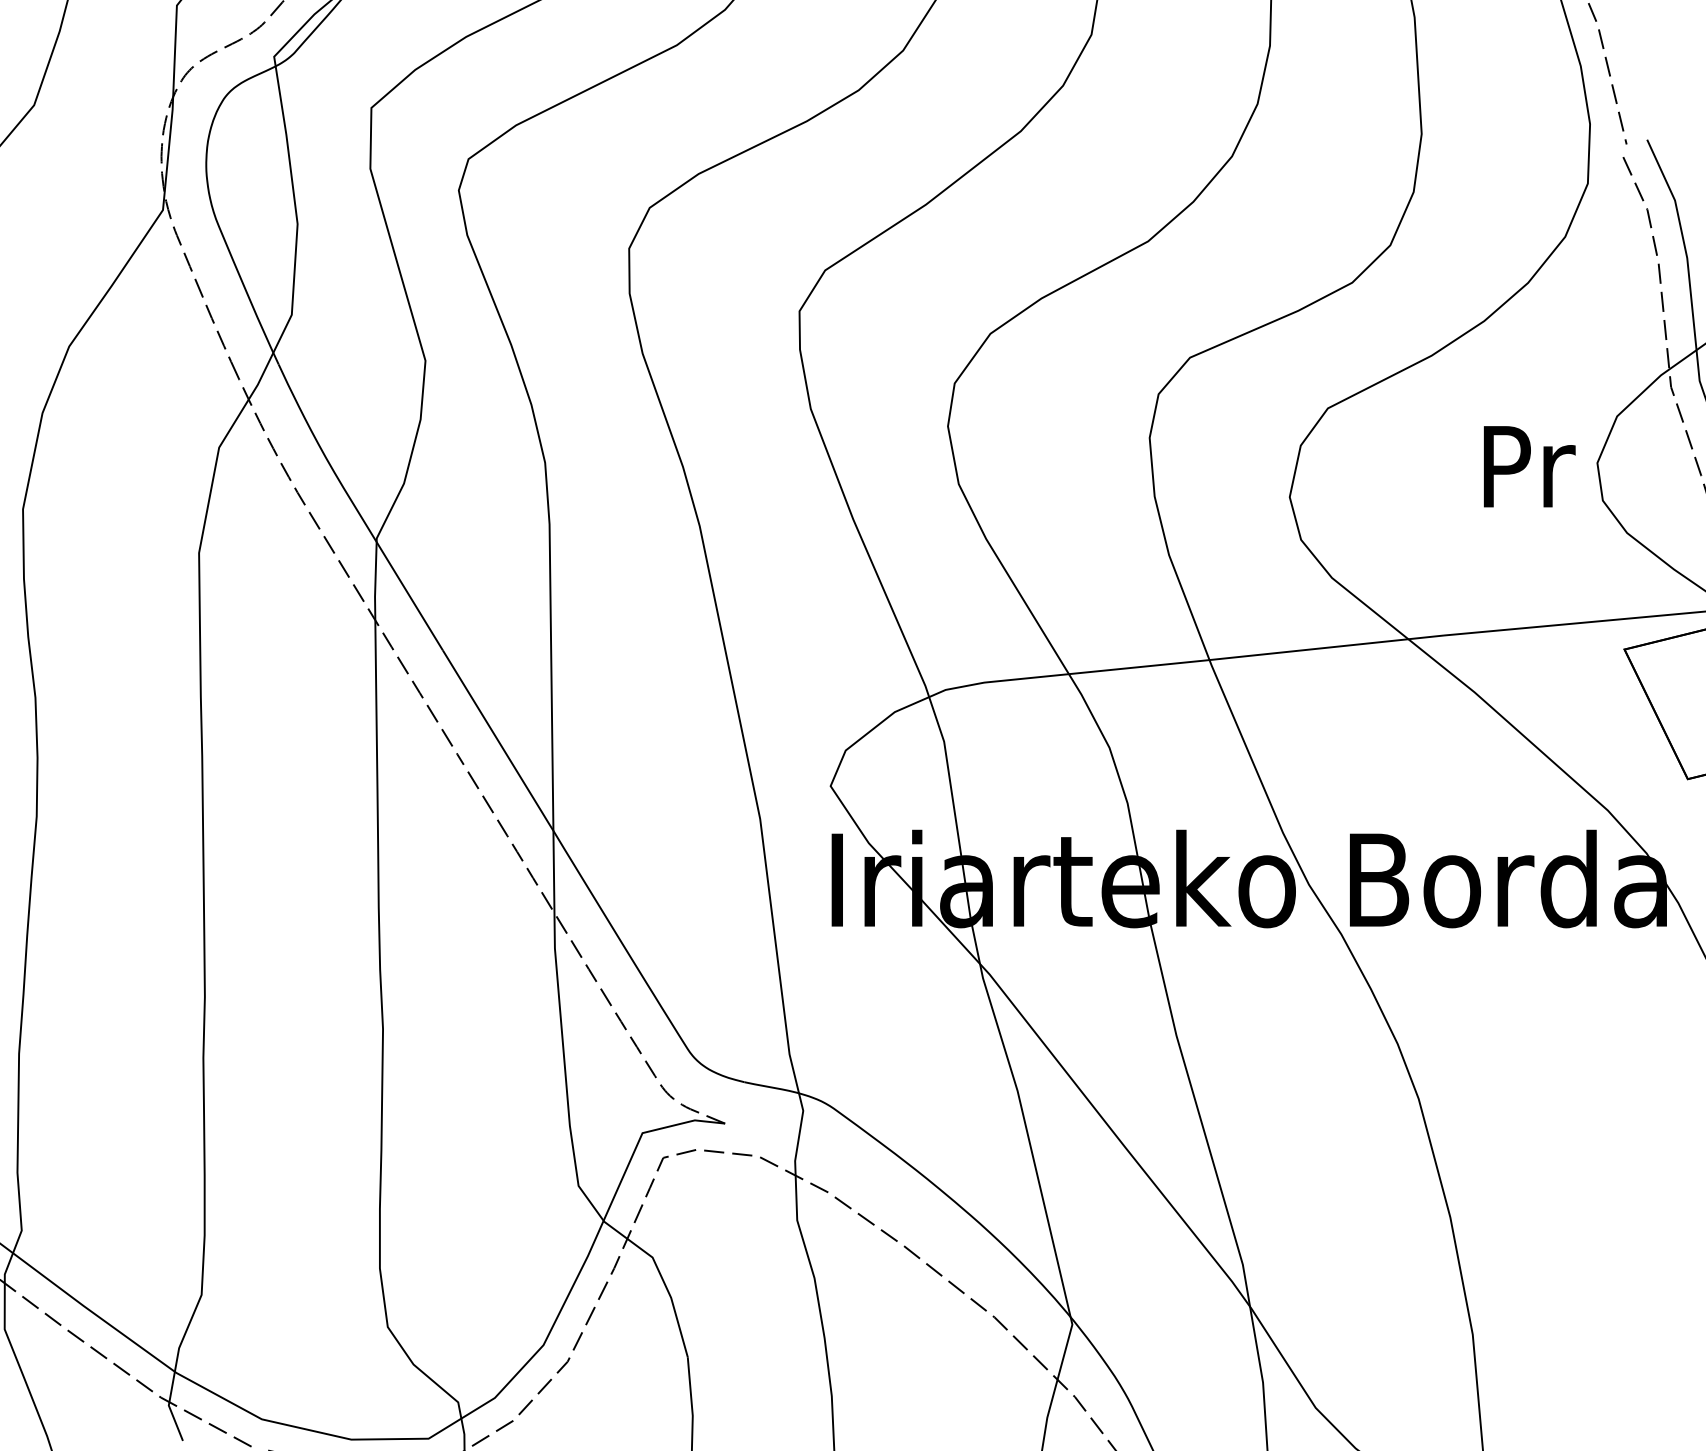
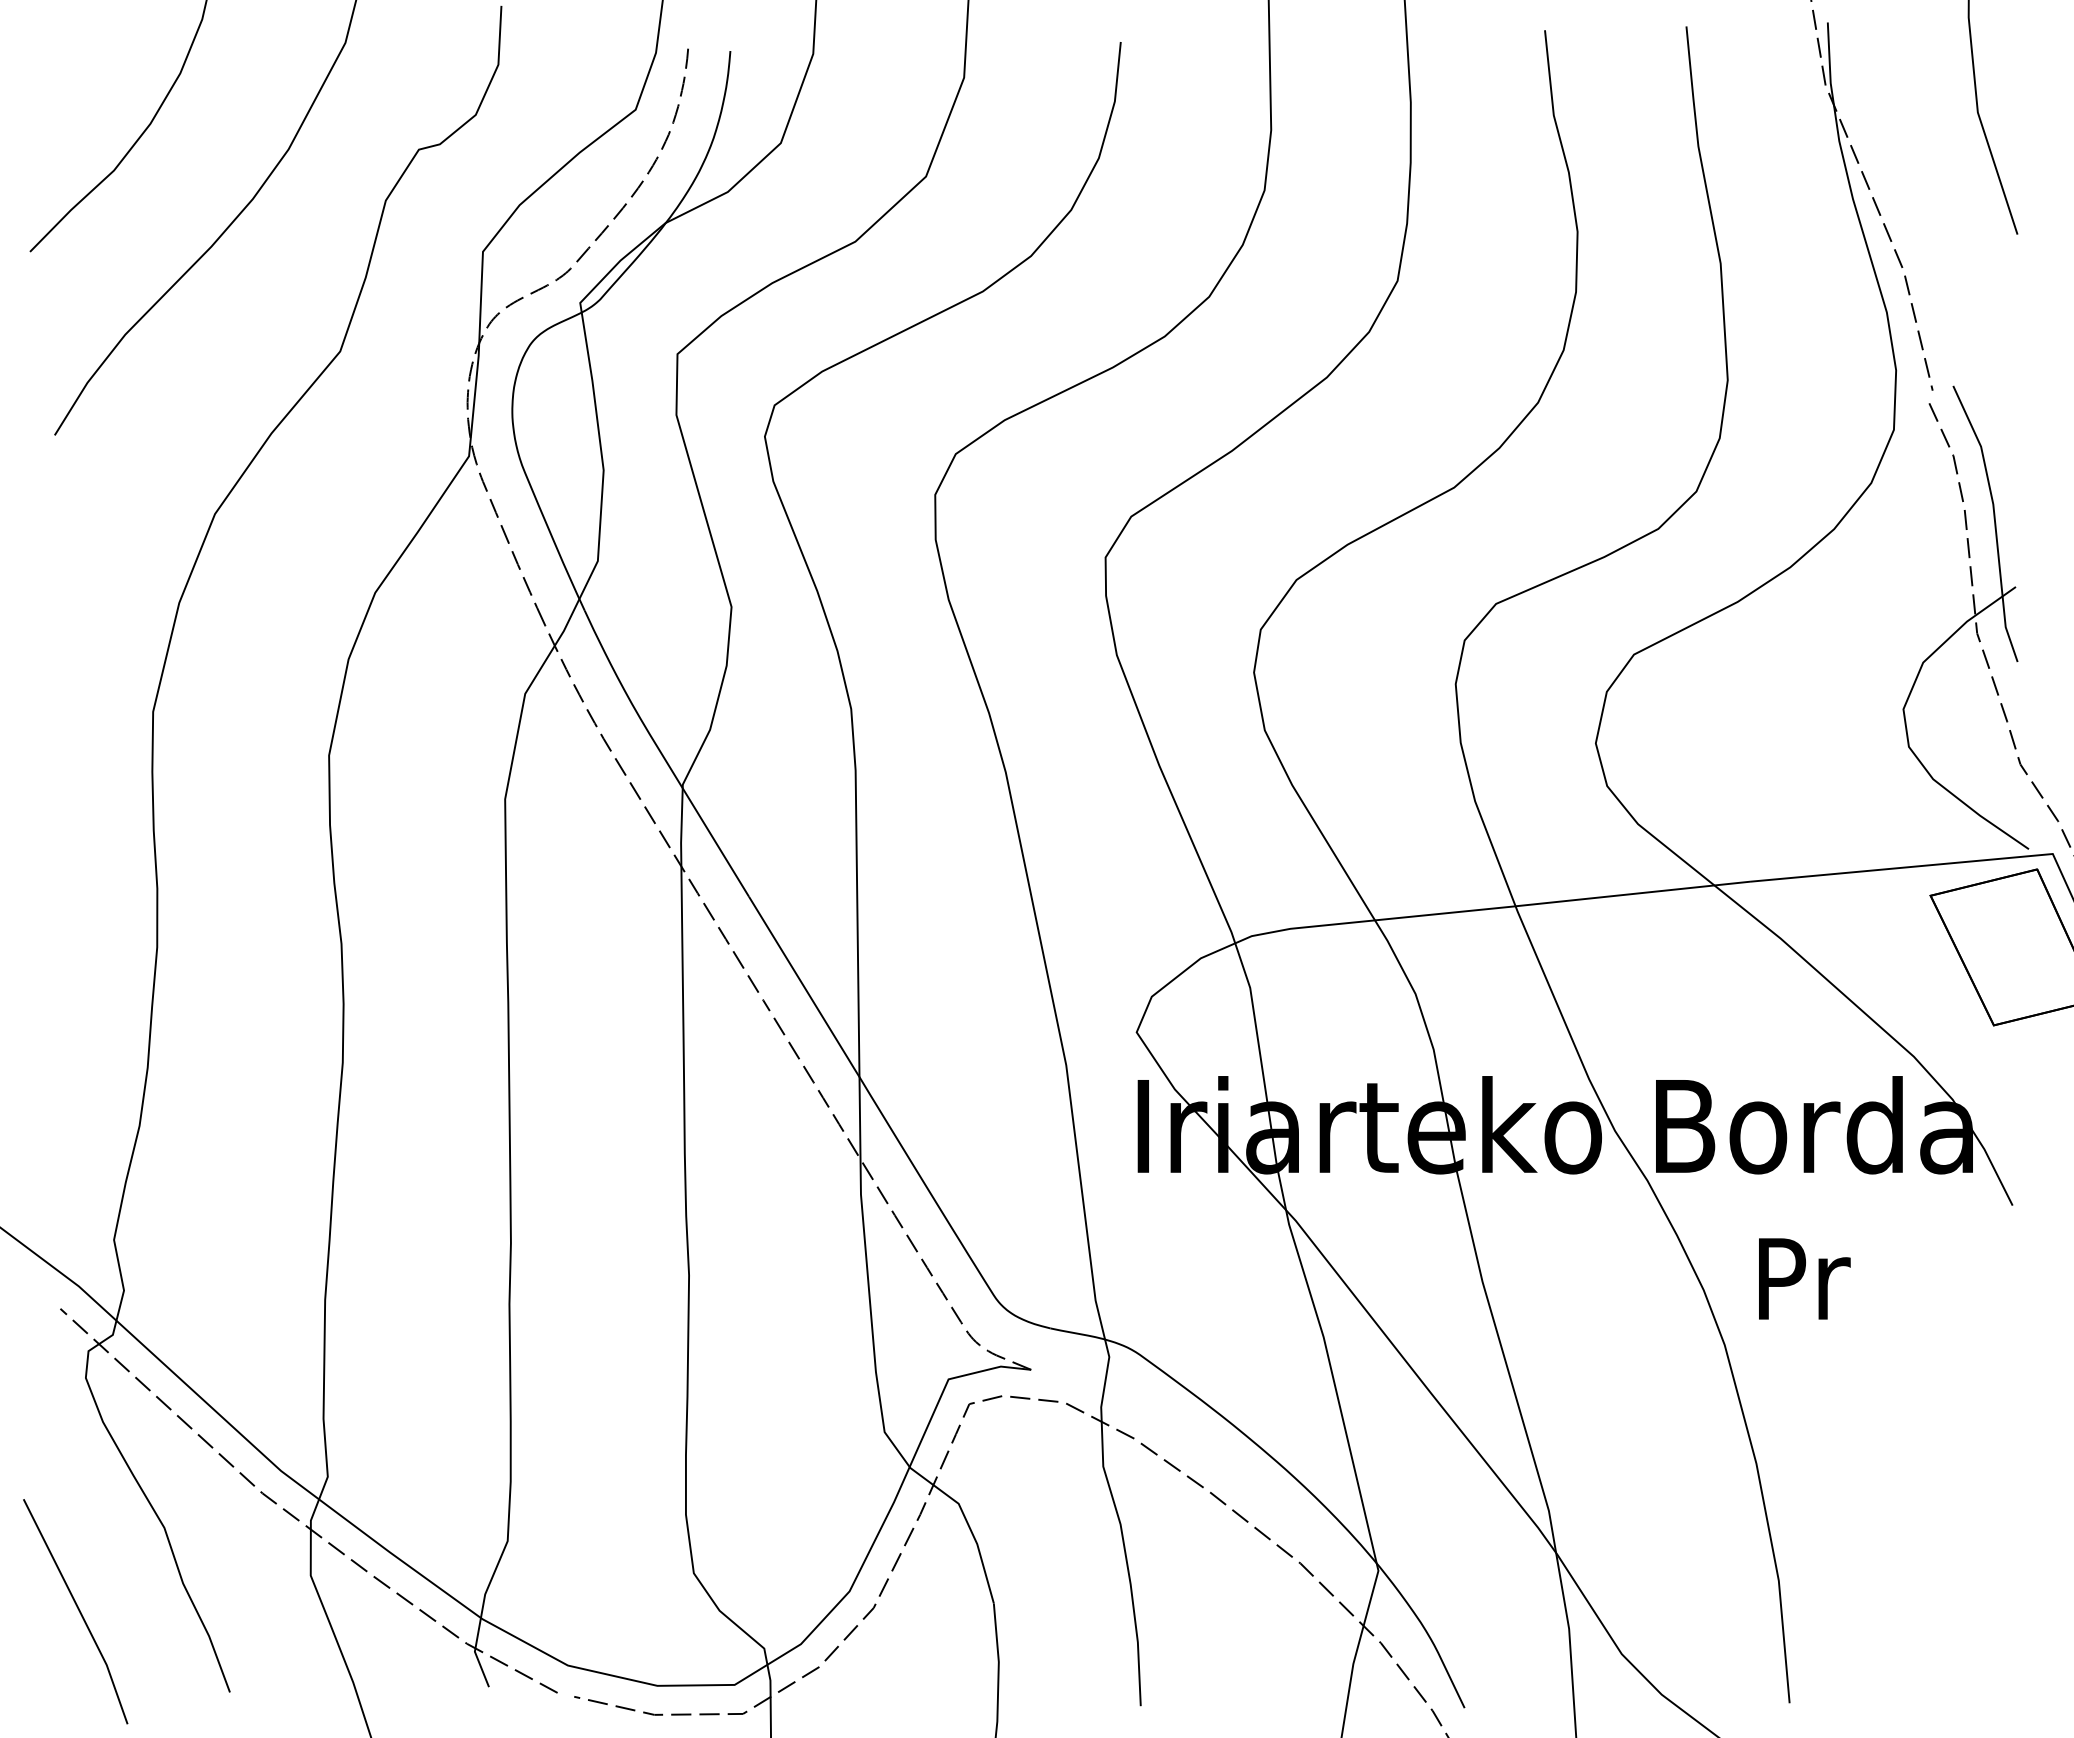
text: (1529, 466) -> (1804, 1278), moved

